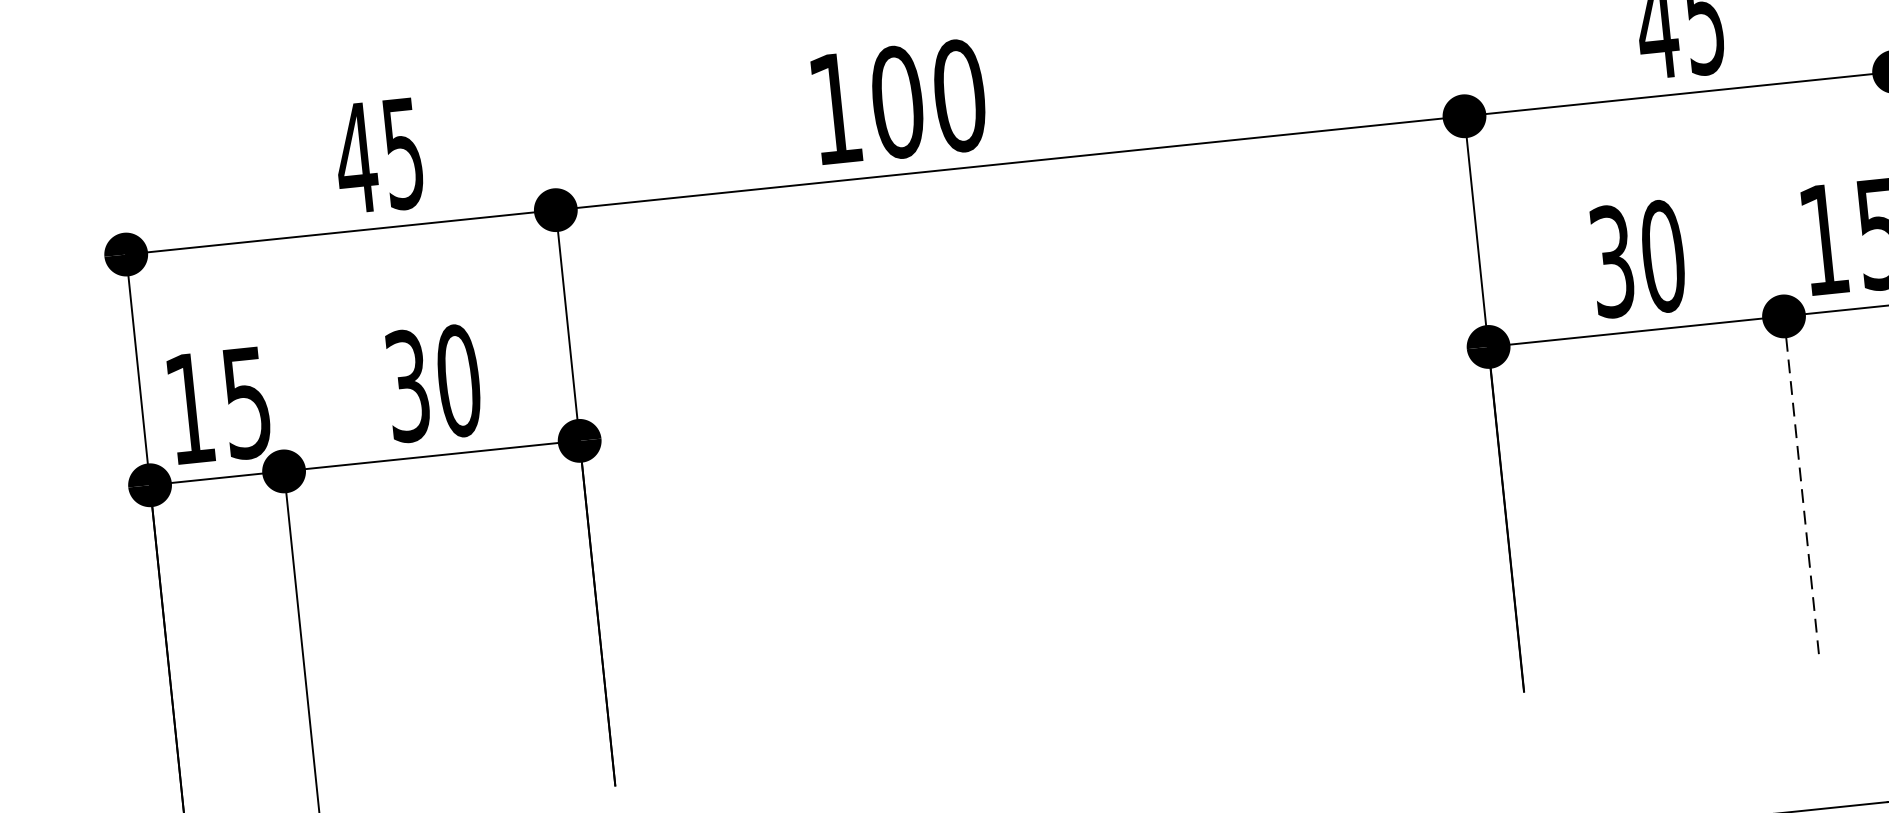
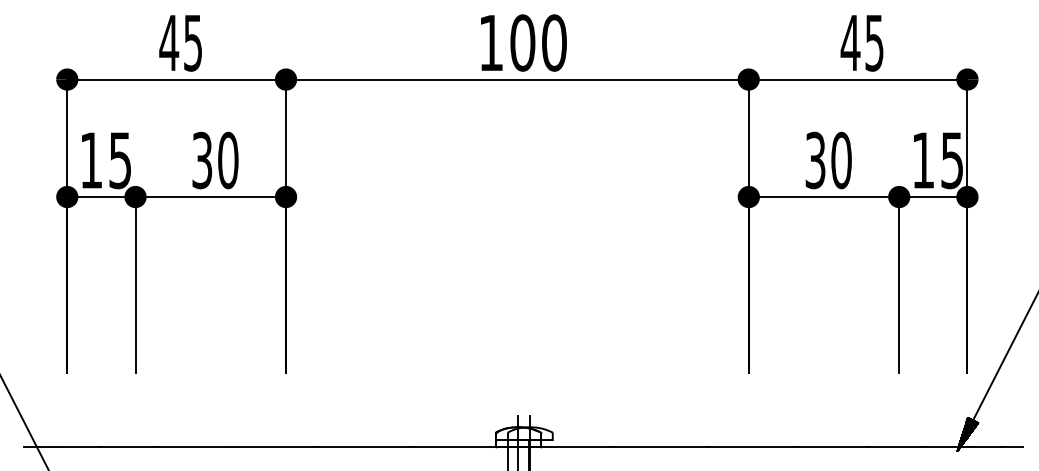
text: (898, 101) -> (523, 42), moved
text: (378, 156) -> (180, 43), moved
line: (1802, 488) -> (899, 284), dashed -> solid

